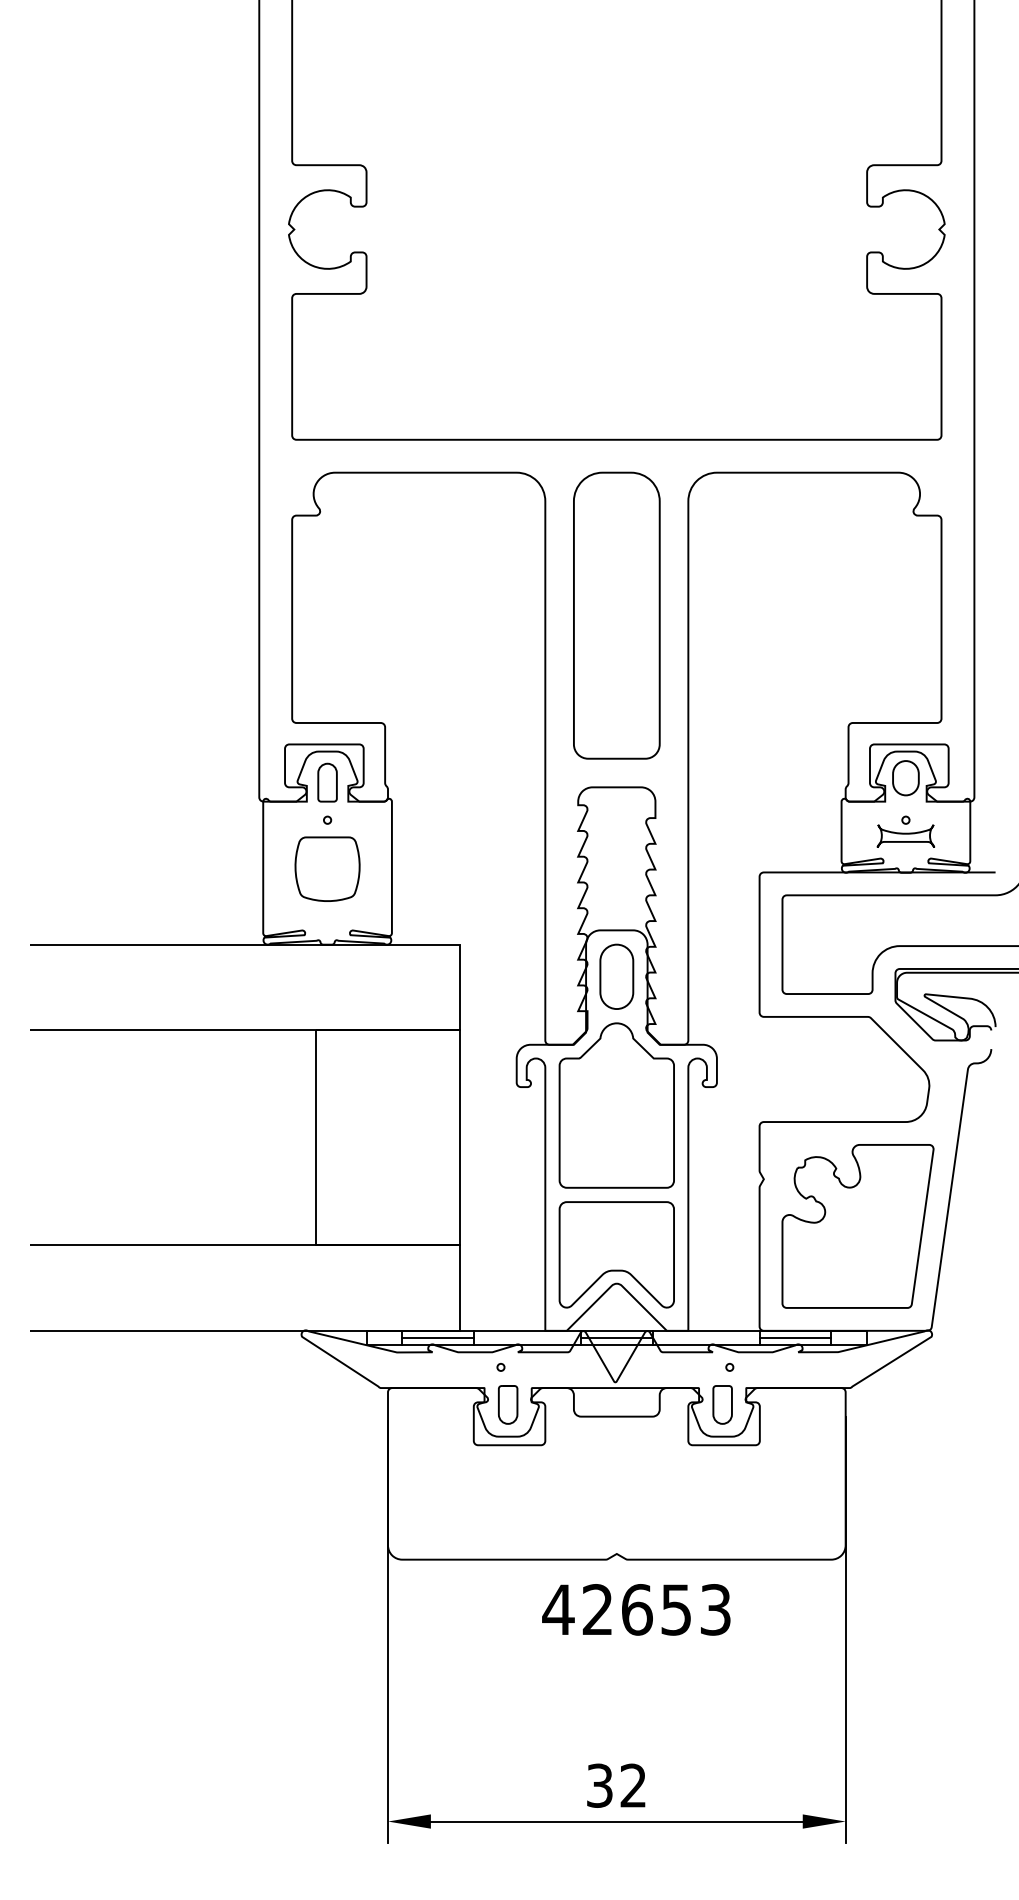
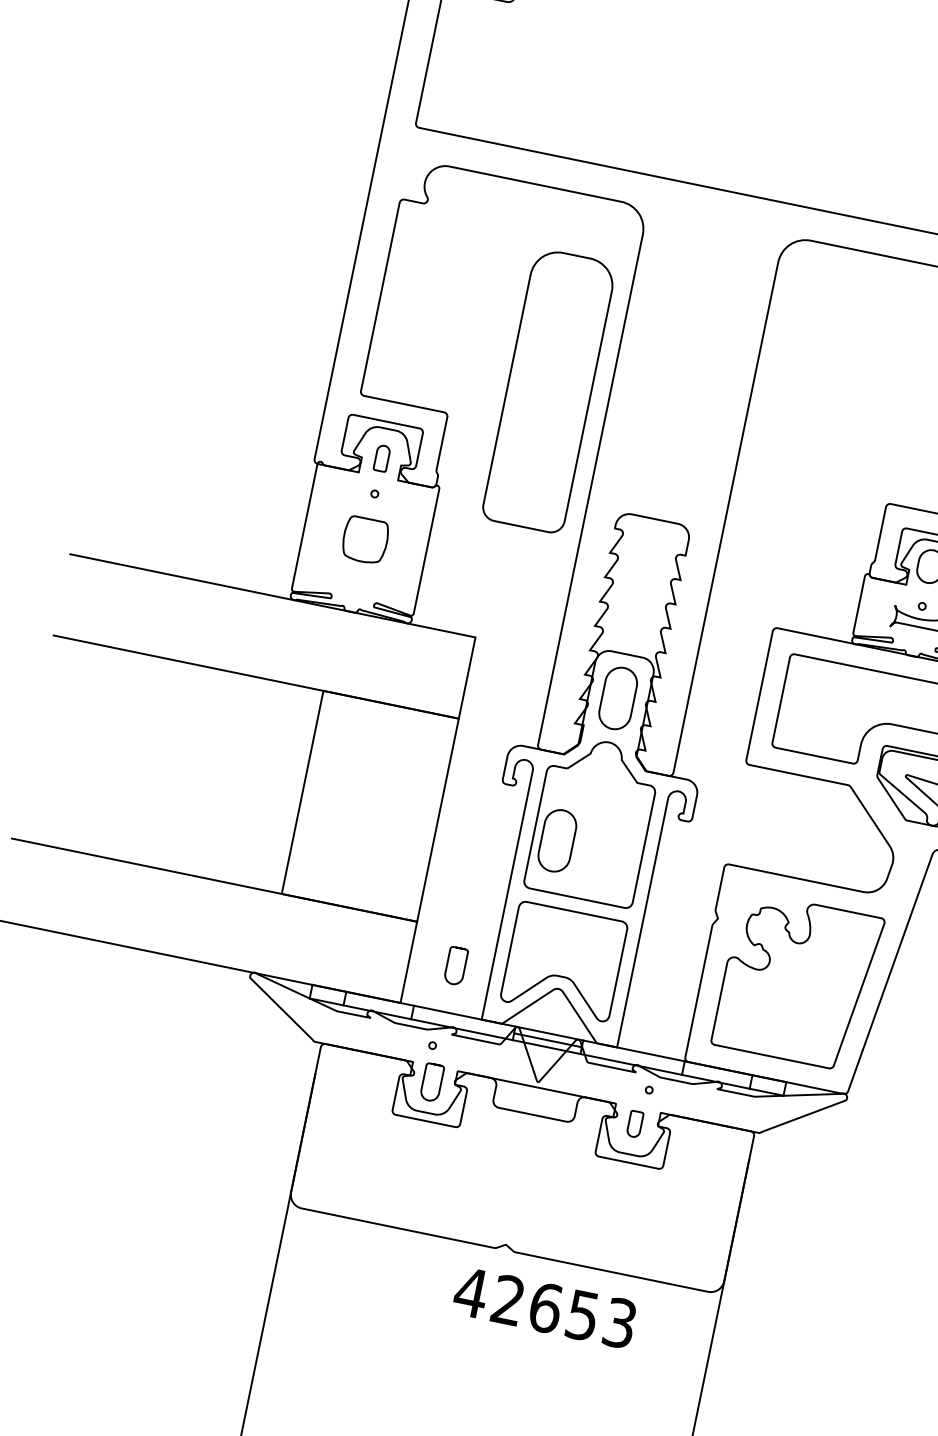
part: (616, 615) -> (548, 390), moved
part: (327, 782) -> (382, 458), size x0.7
part: (327, 868) -> (365, 539), size x0.7
part: (584, 1133) -> (557, 840), added
curve: (516, 1281) -> (464, 967), added
line: (437, 1337) -> (378, 1005), removed
line: (795, 1337) -> (717, 1074), removed
part: (722, 1404) -> (635, 1123), size x0.7
text: (636, 1609) -> (545, 1307), moved

